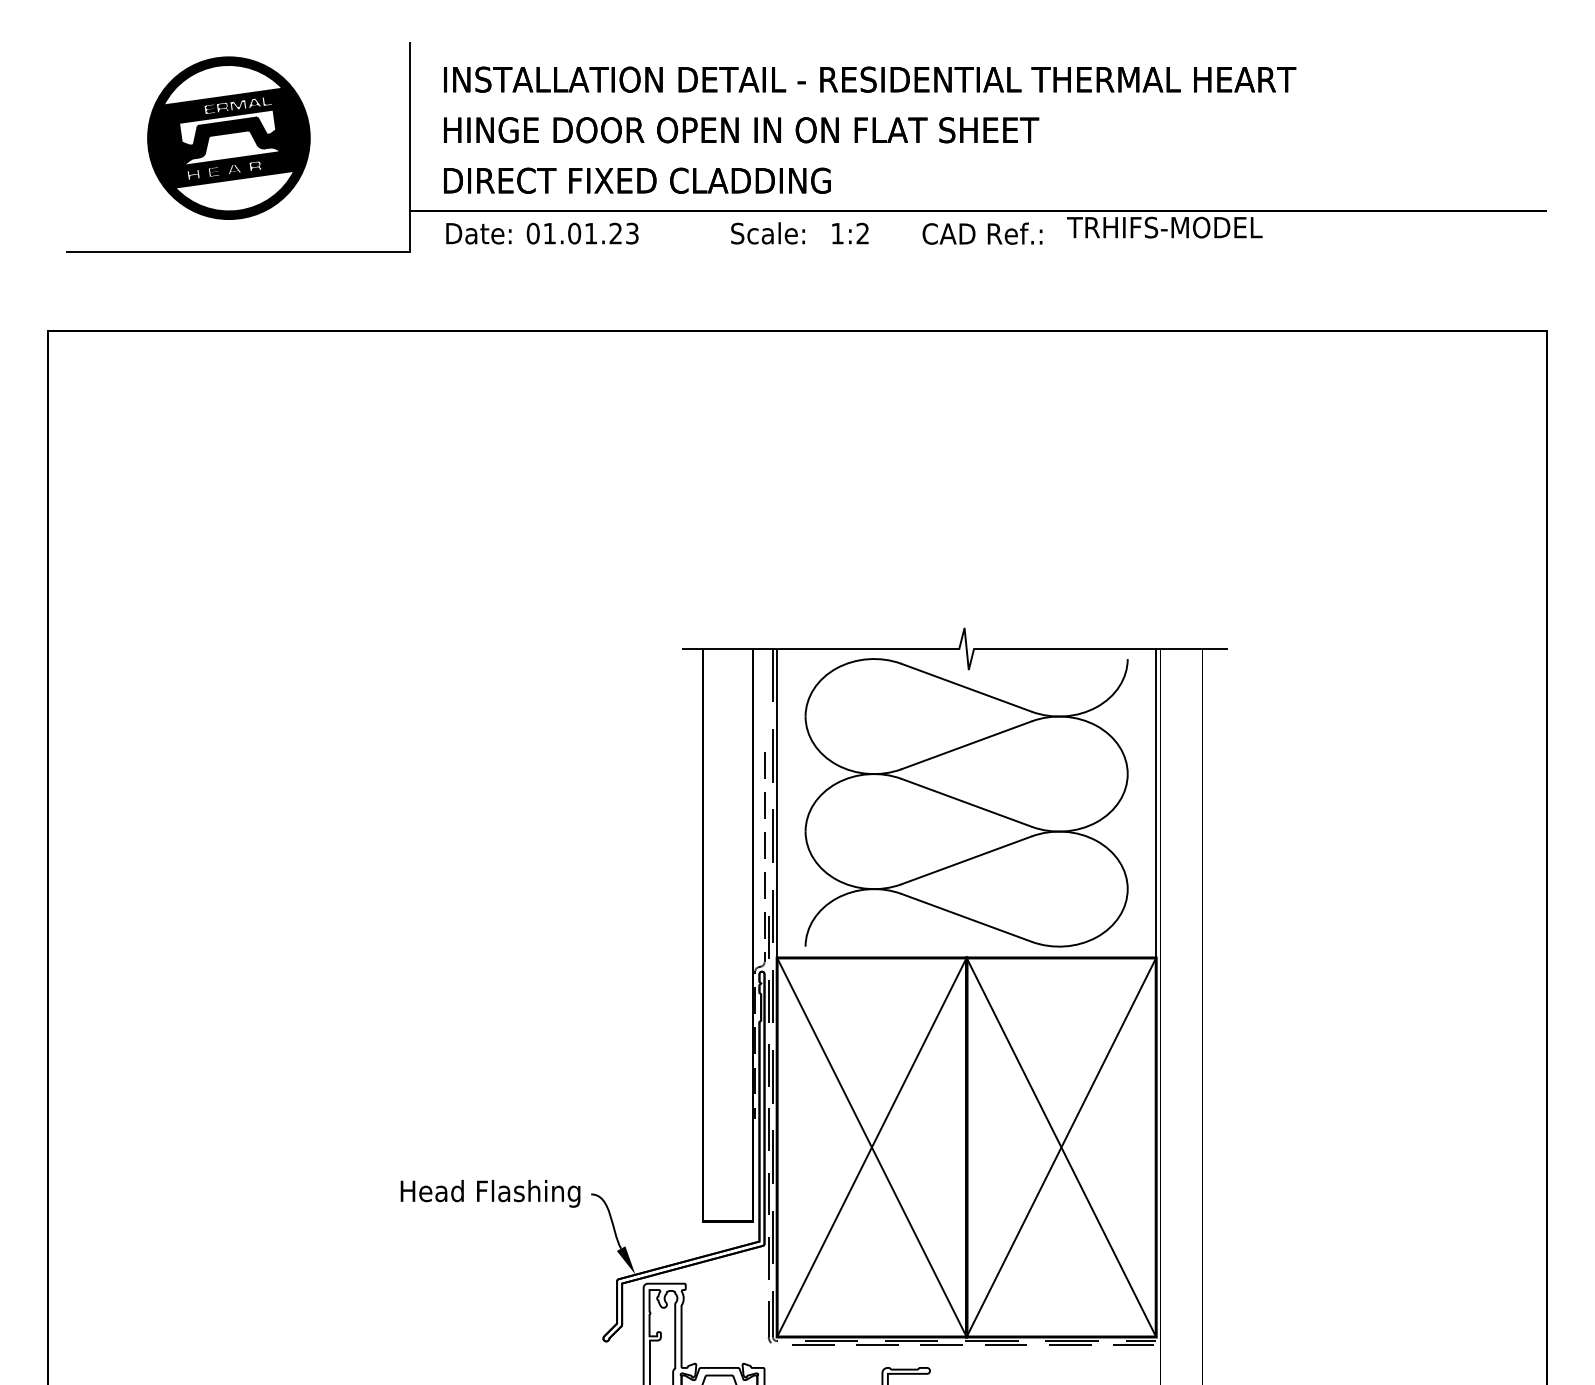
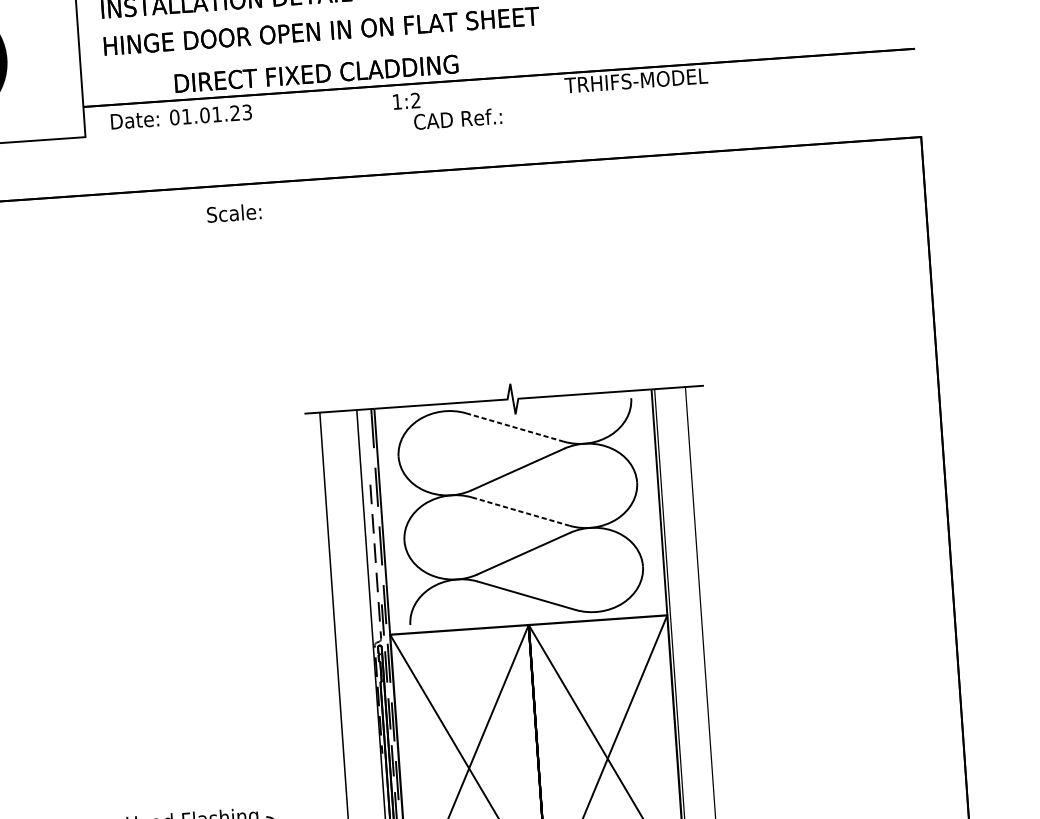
text: (637, 180) -> (316, 73), moved
text: (767, 233) -> (233, 213), moved
text: (982, 233) -> (457, 118), moved
line: (967, 687) -> (515, 427), solid -> dashed
line: (967, 803) -> (521, 512), solid -> dashed

